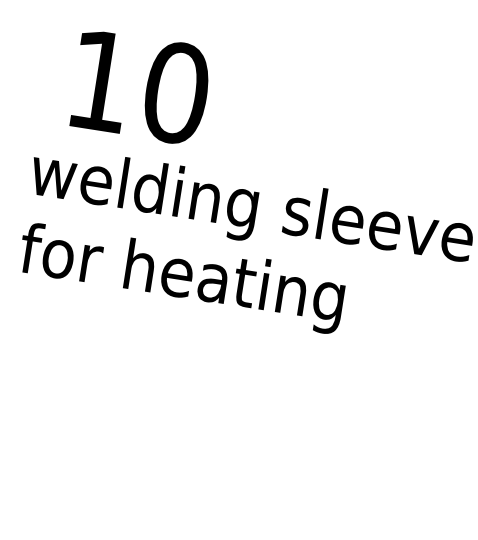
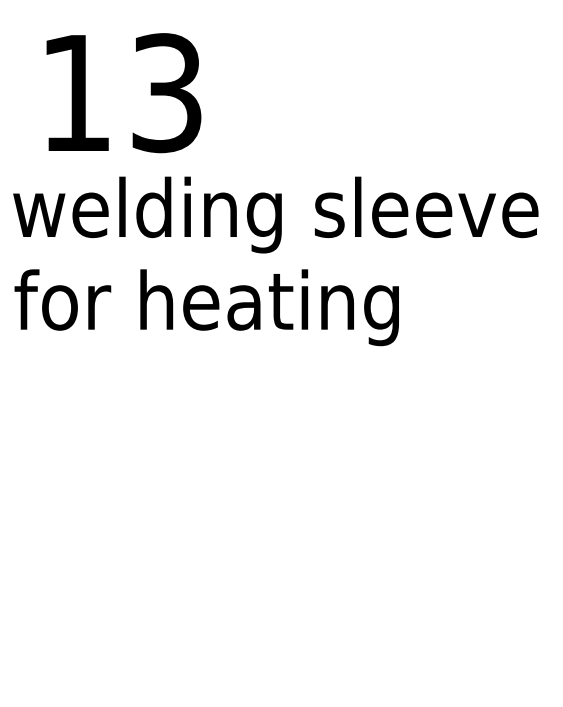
text: (176, 93) -> (167, 93), 10 -> 13

